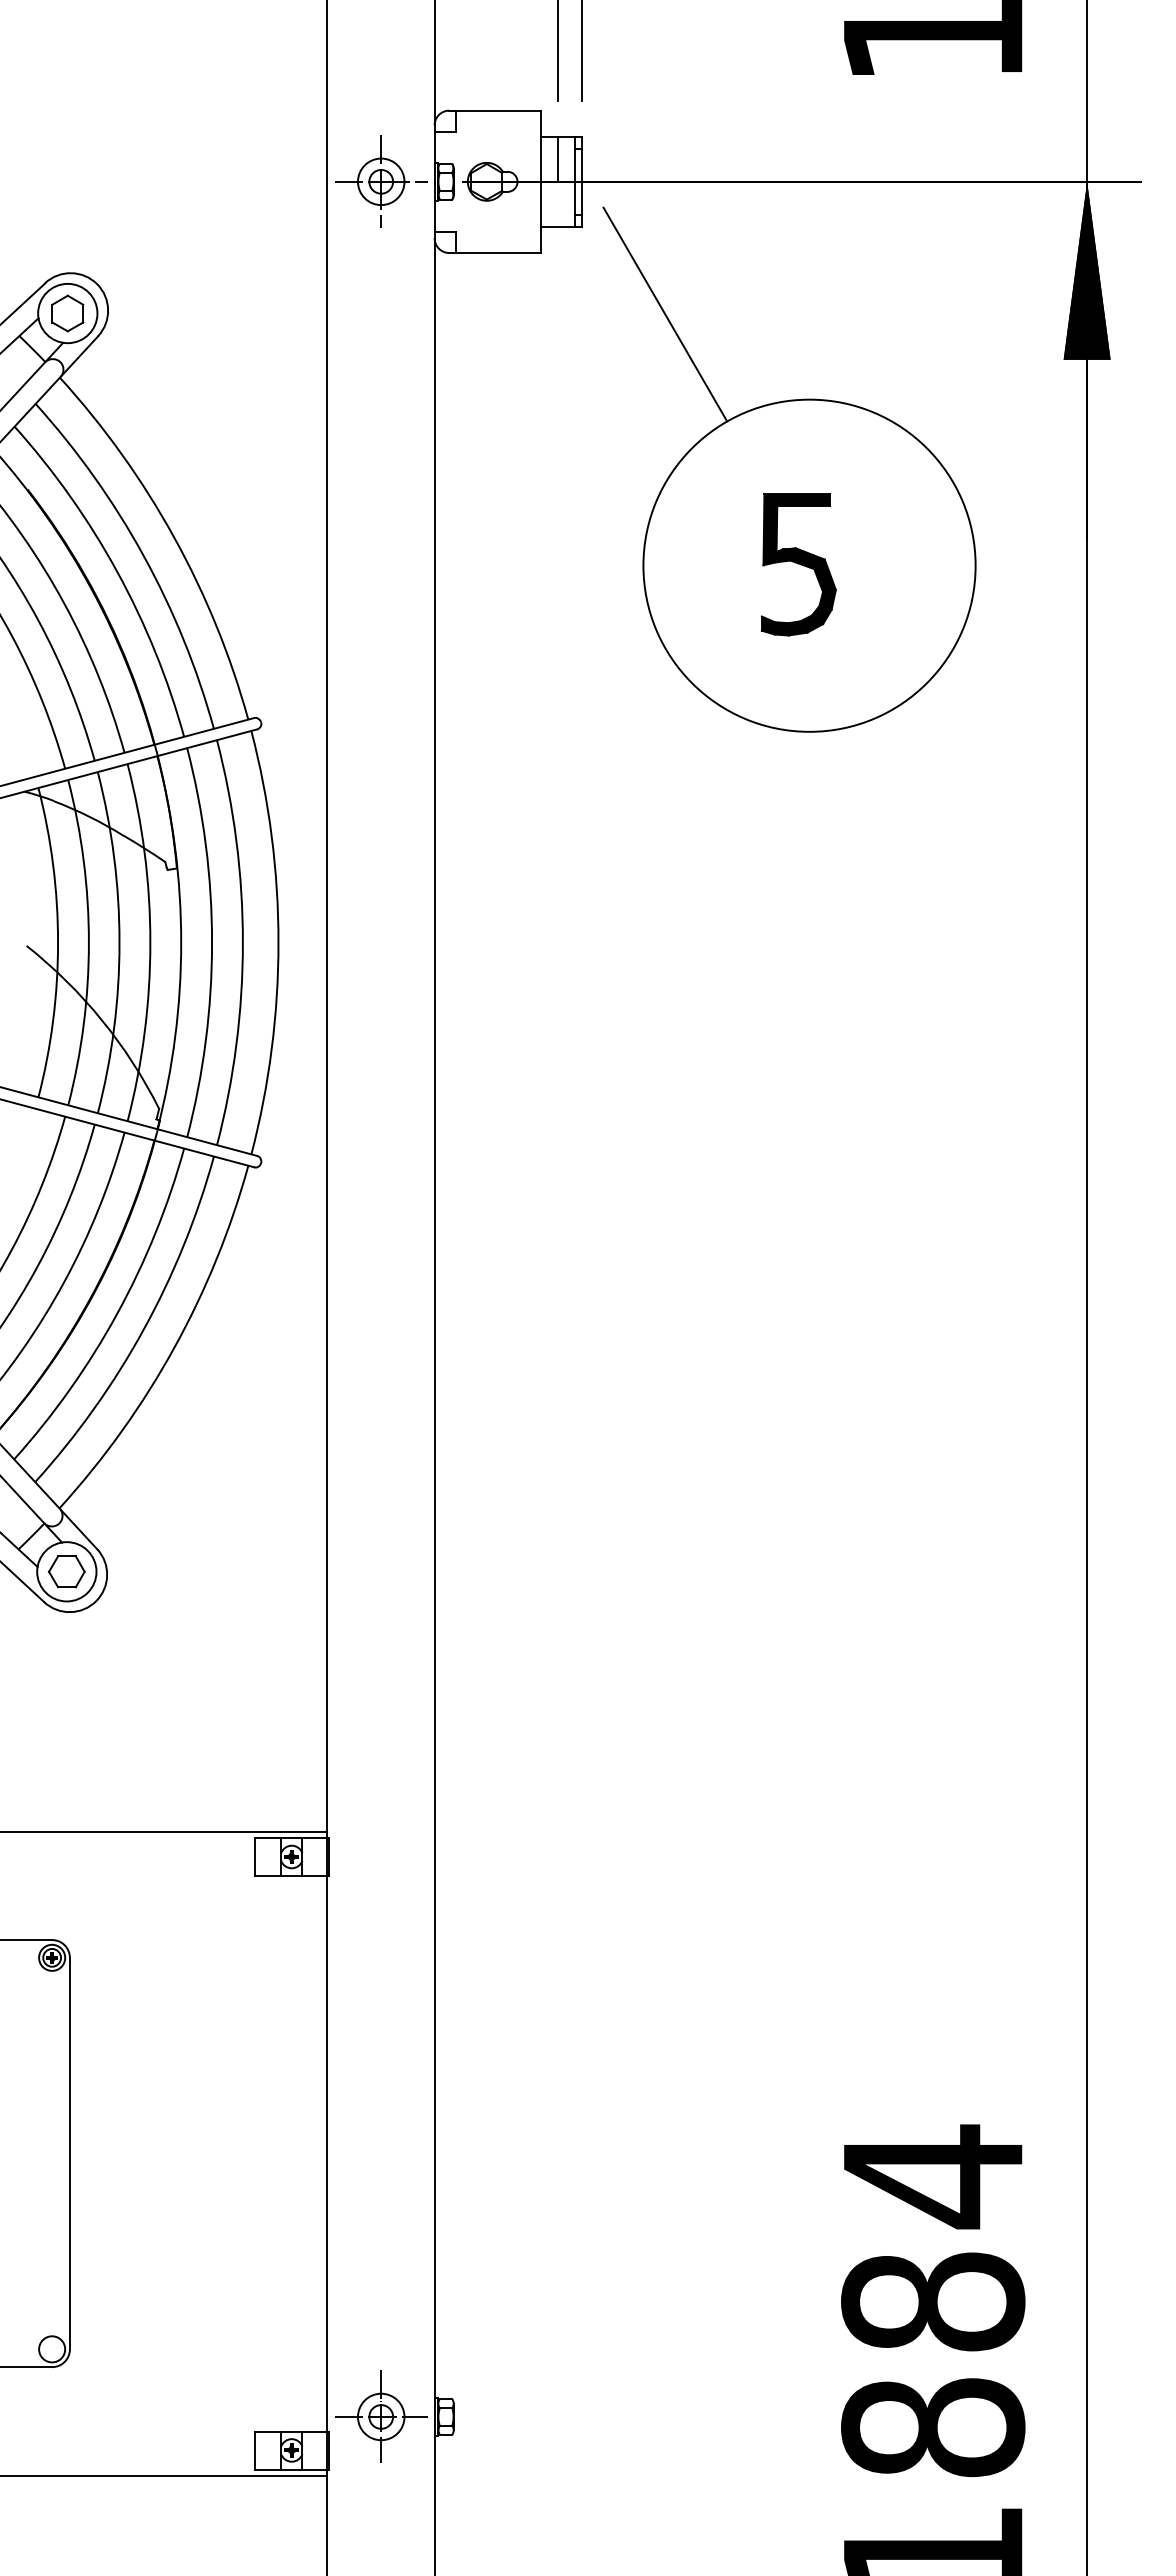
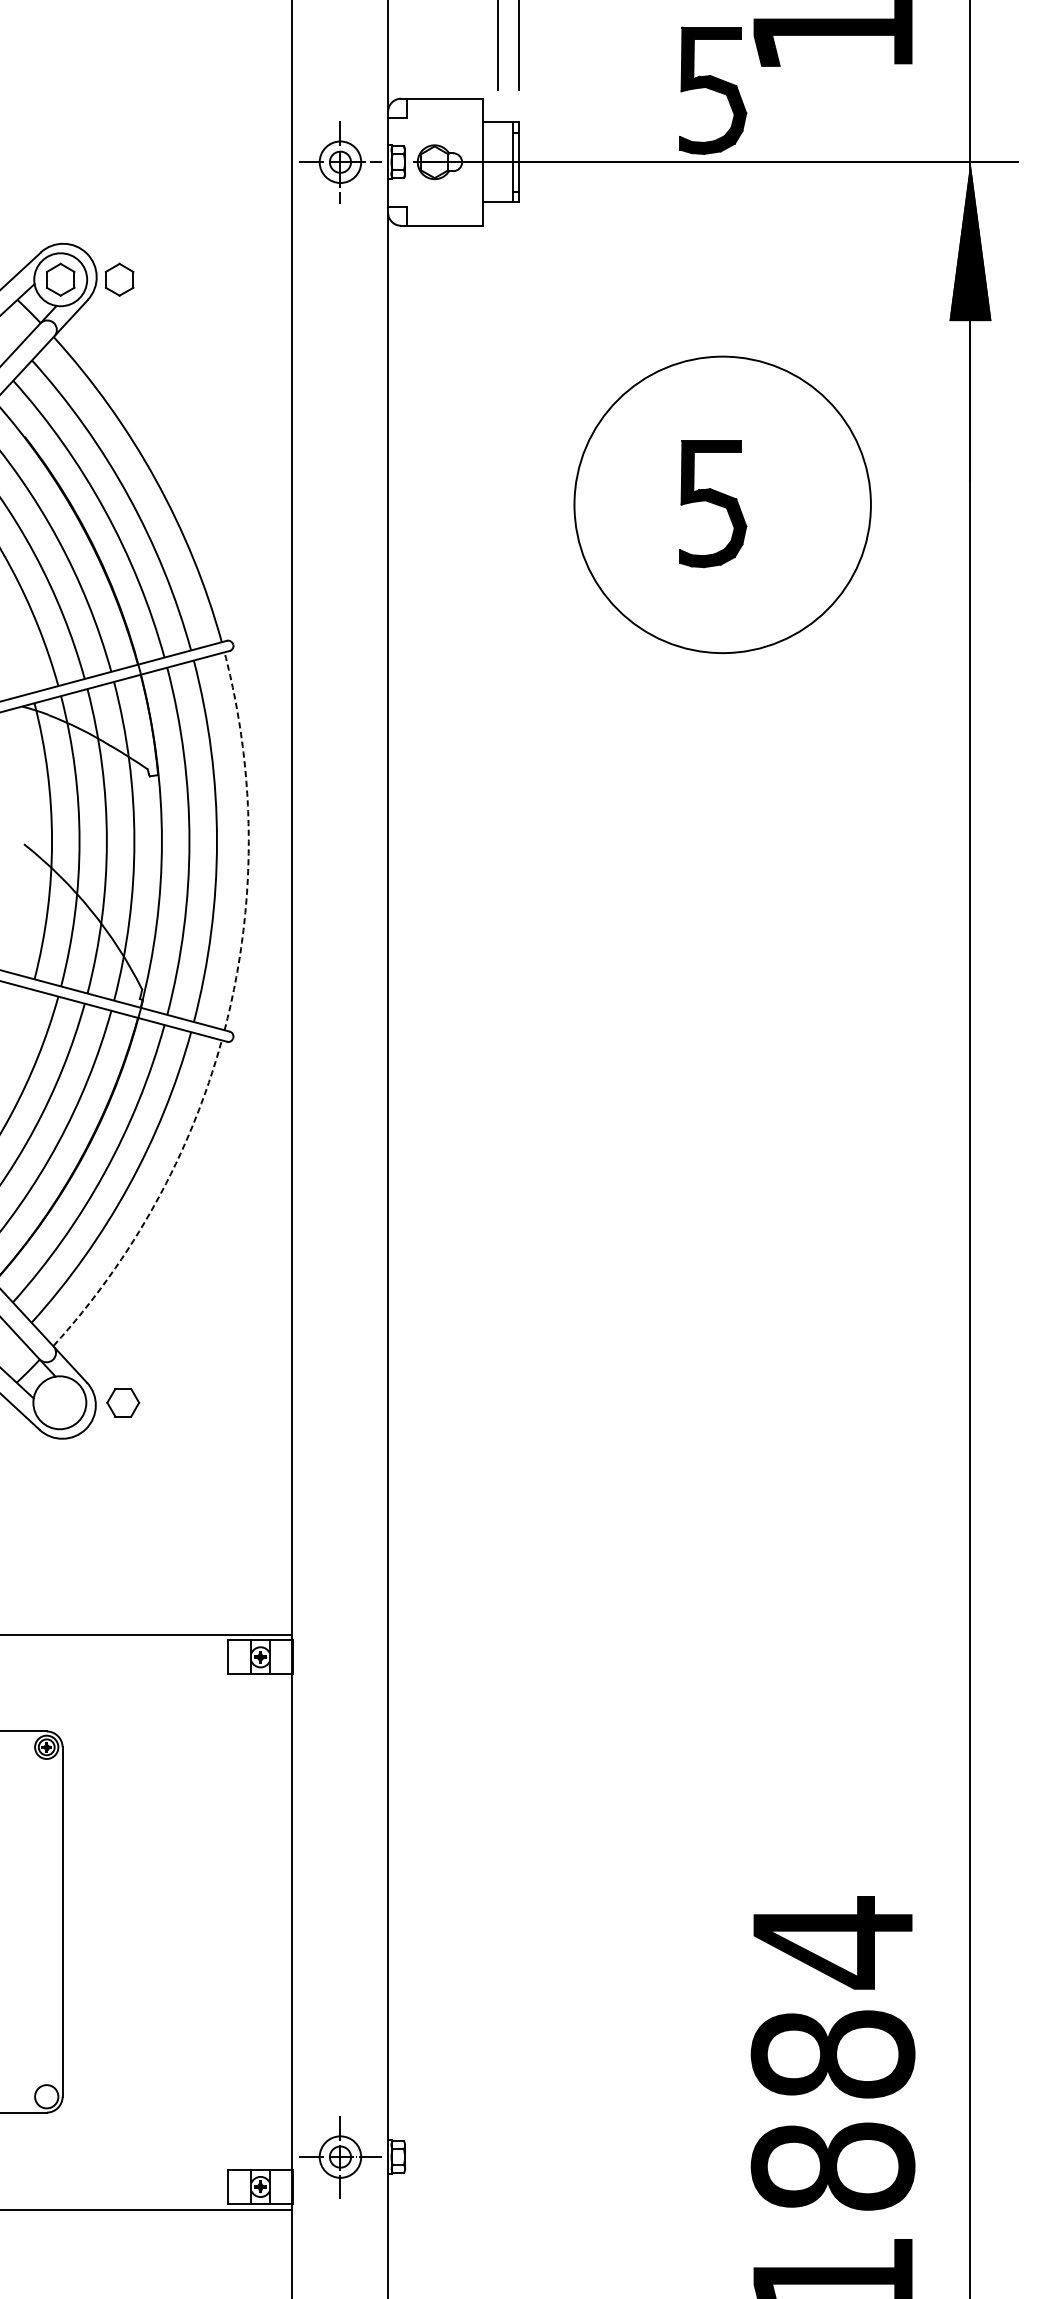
part: (798, 101) -> (712, 90), added
line: (558, 159) -> (498, 142), removed
part: (133, 313) -> (119, 279), added
line: (665, 314) -> (594, 280), removed
arc: (278, 942) -> (248, 841), solid -> dashed
arc: (174, 1347) -> (155, 1202), solid -> dashed
part: (66, 1571) -> (122, 1402), moved

